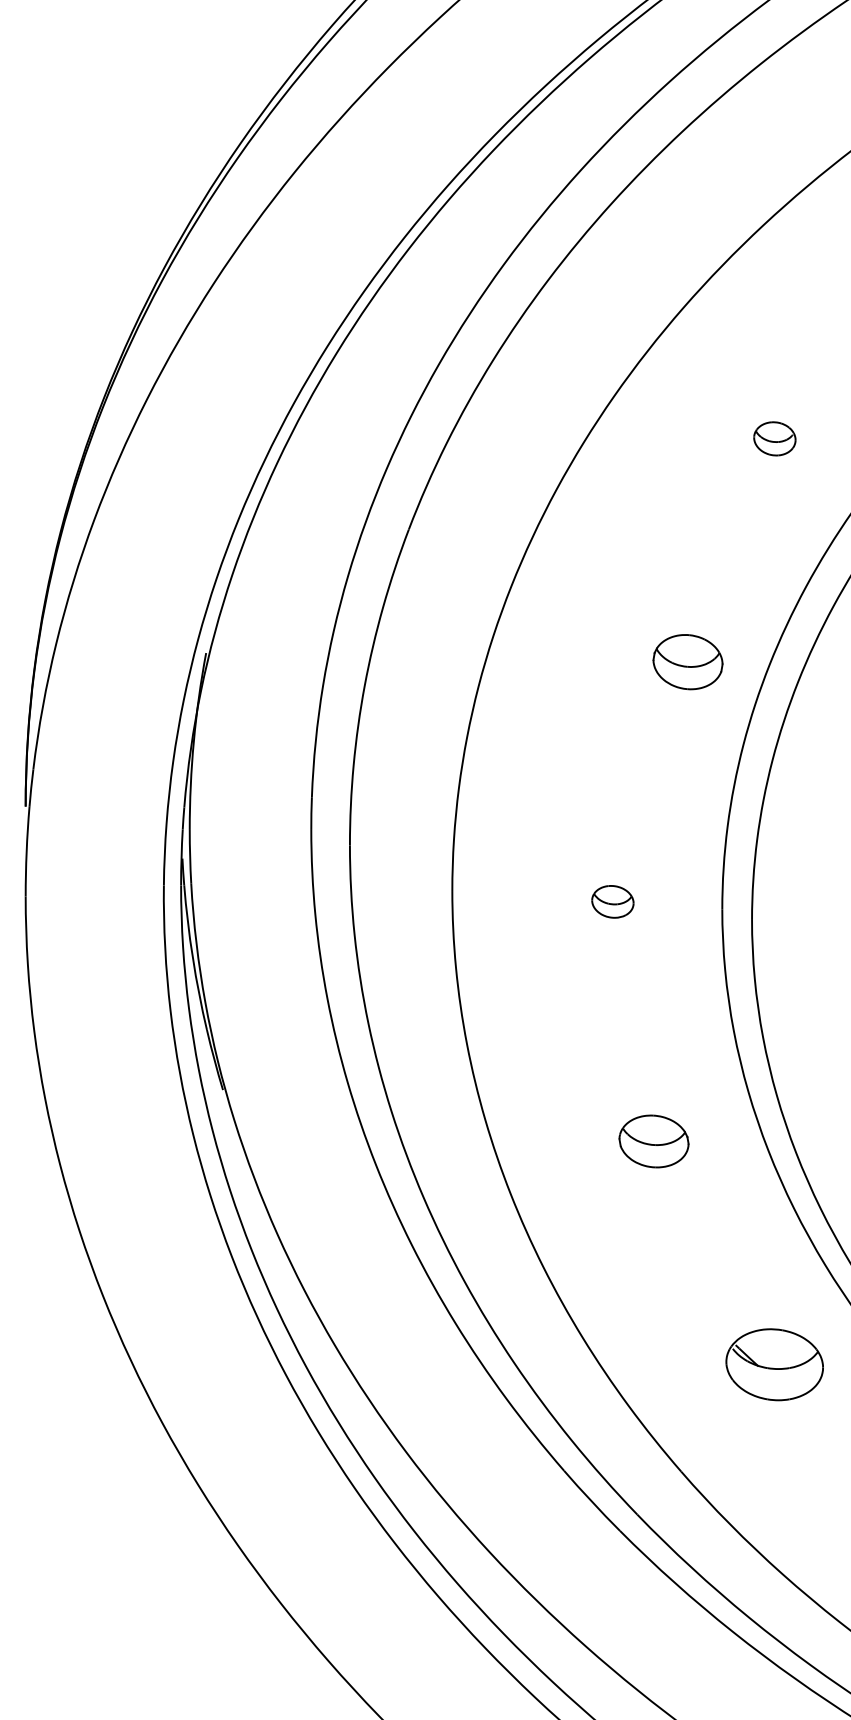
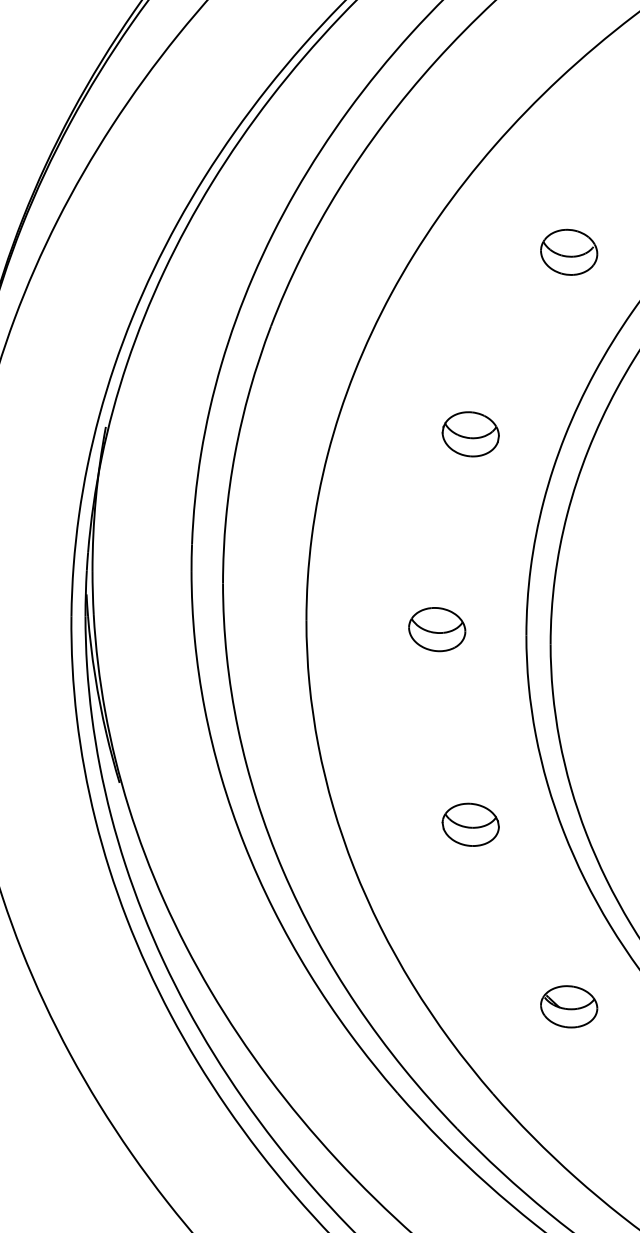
part: (774, 438) -> (568, 252), size x1.67
part: (687, 662) -> (470, 434), moved
part: (612, 901) -> (436, 629), size x1.67
part: (774, 1364) -> (568, 1006), size x0.71

